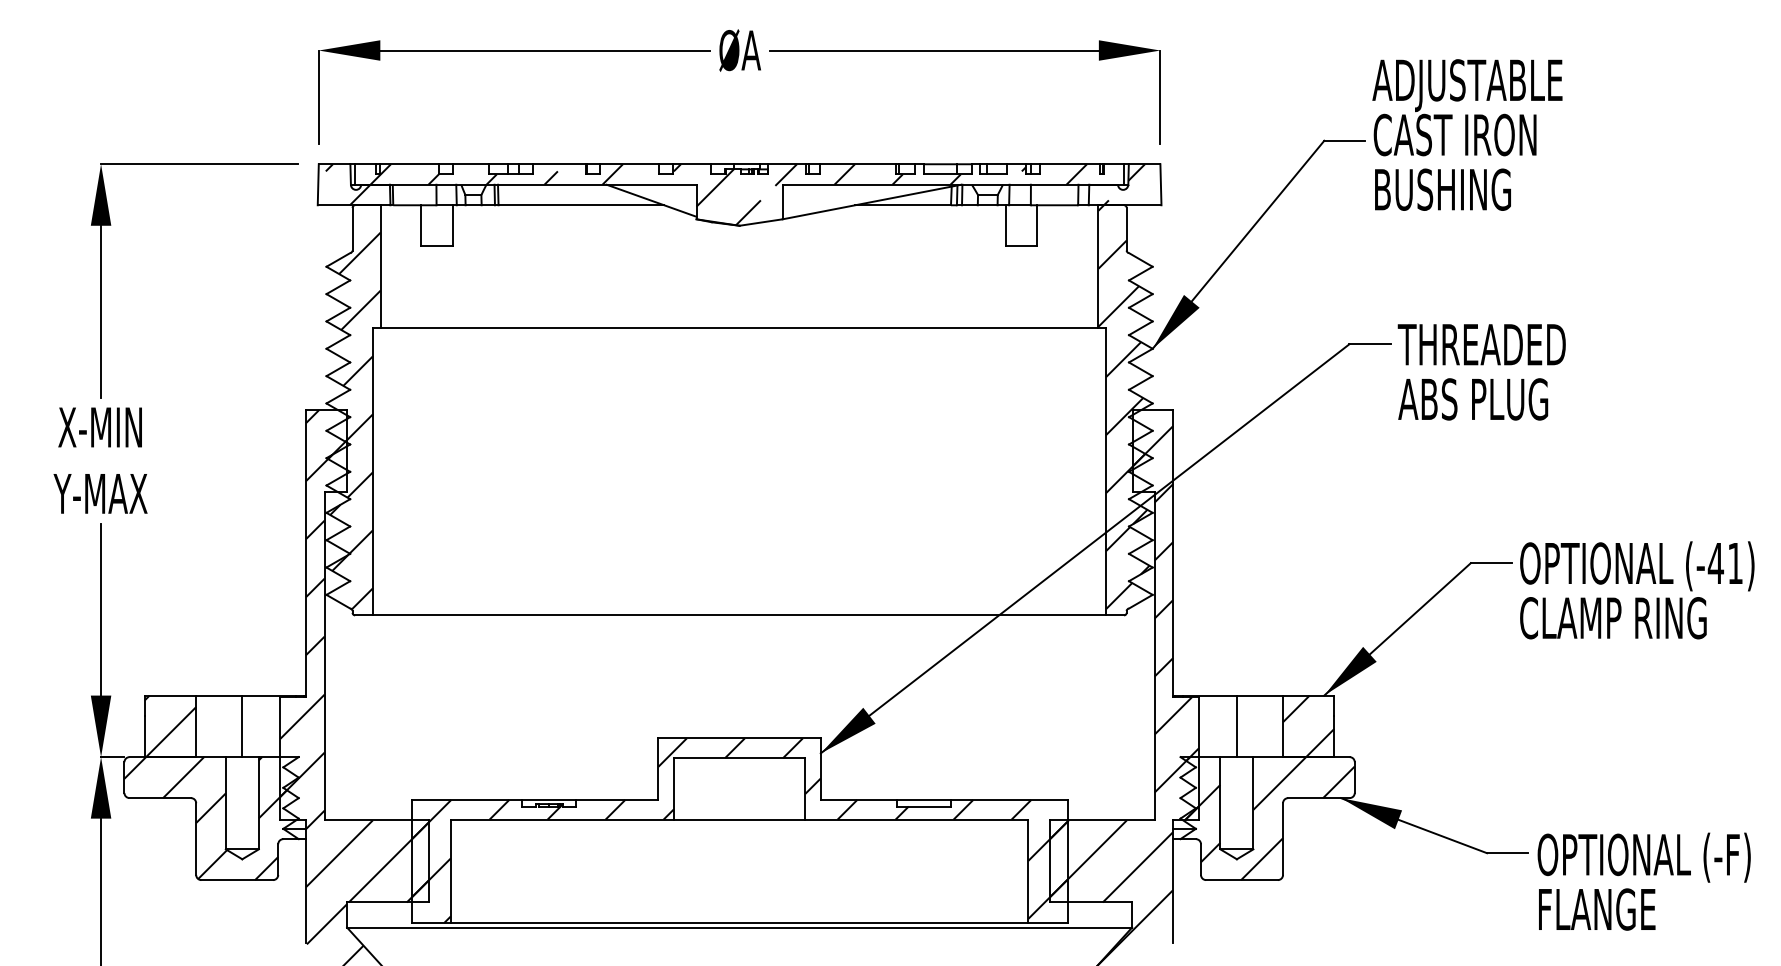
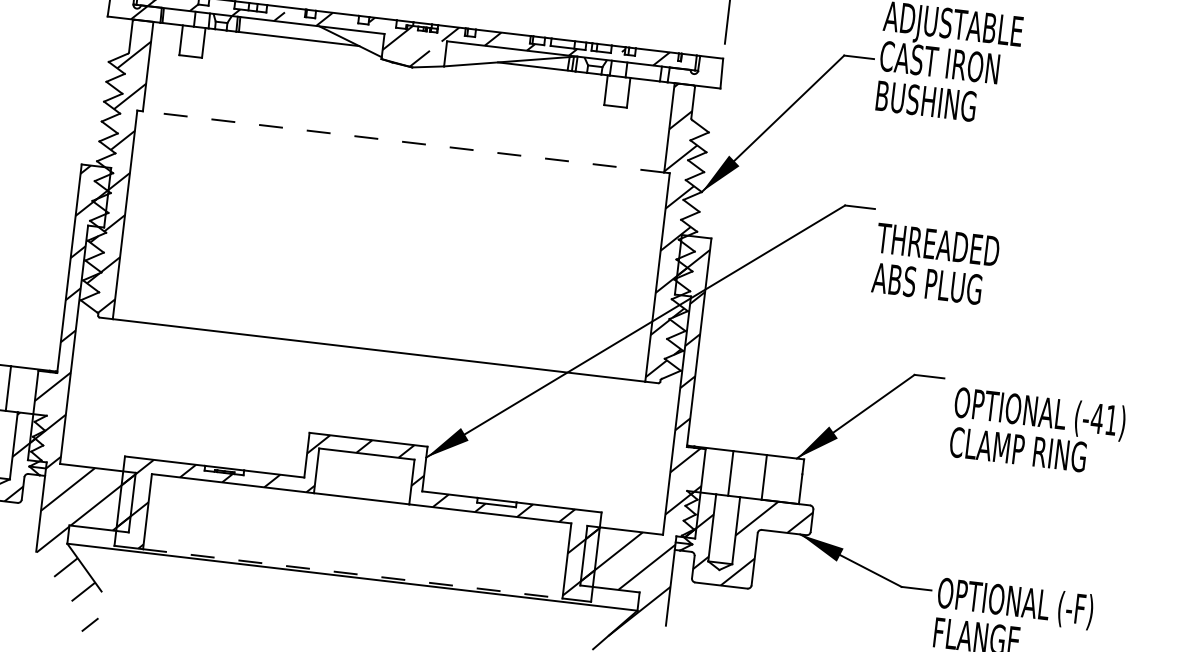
hatch: (1123, 184) -> (694, 70), removed
line: (739, 328) -> (403, 142), solid -> dashed
text: (1481, 372) -> (935, 264), moved
text: (1637, 590) -> (1038, 431), moved
hatch: (1308, 726) -> (782, 479), removed
line: (739, 923) -> (352, 574), solid -> dashed

